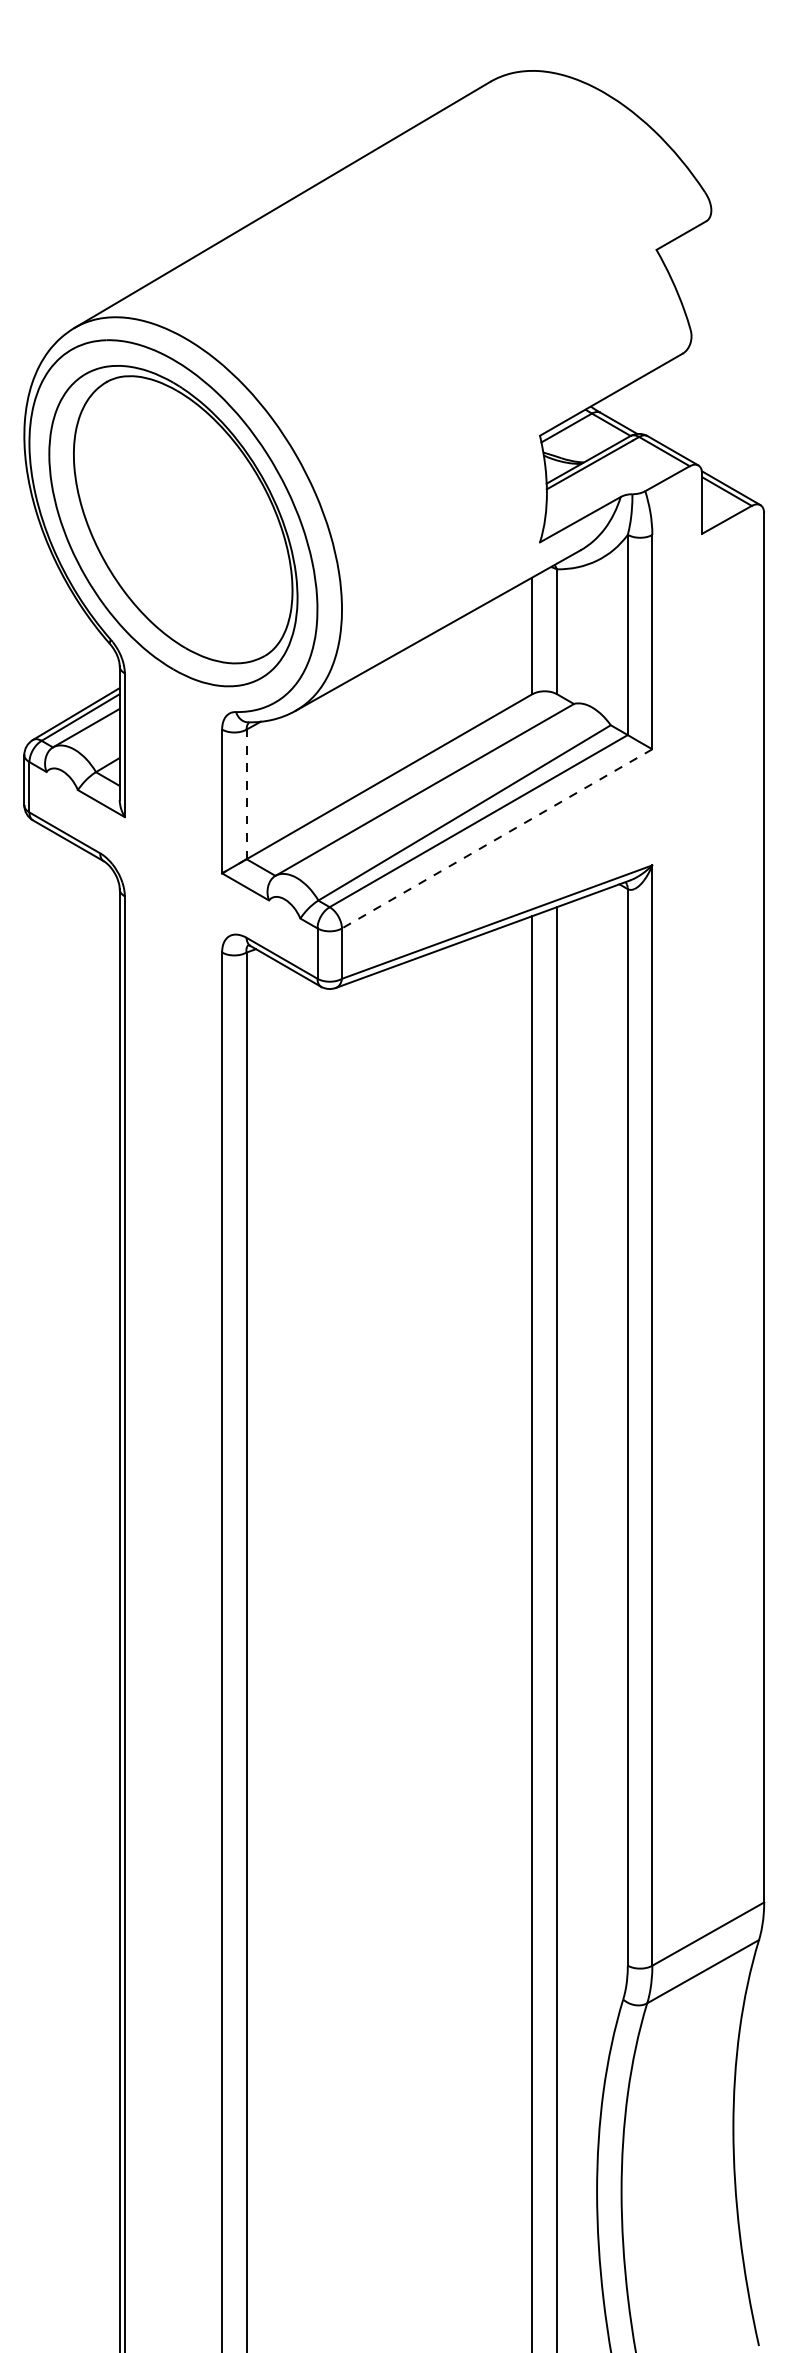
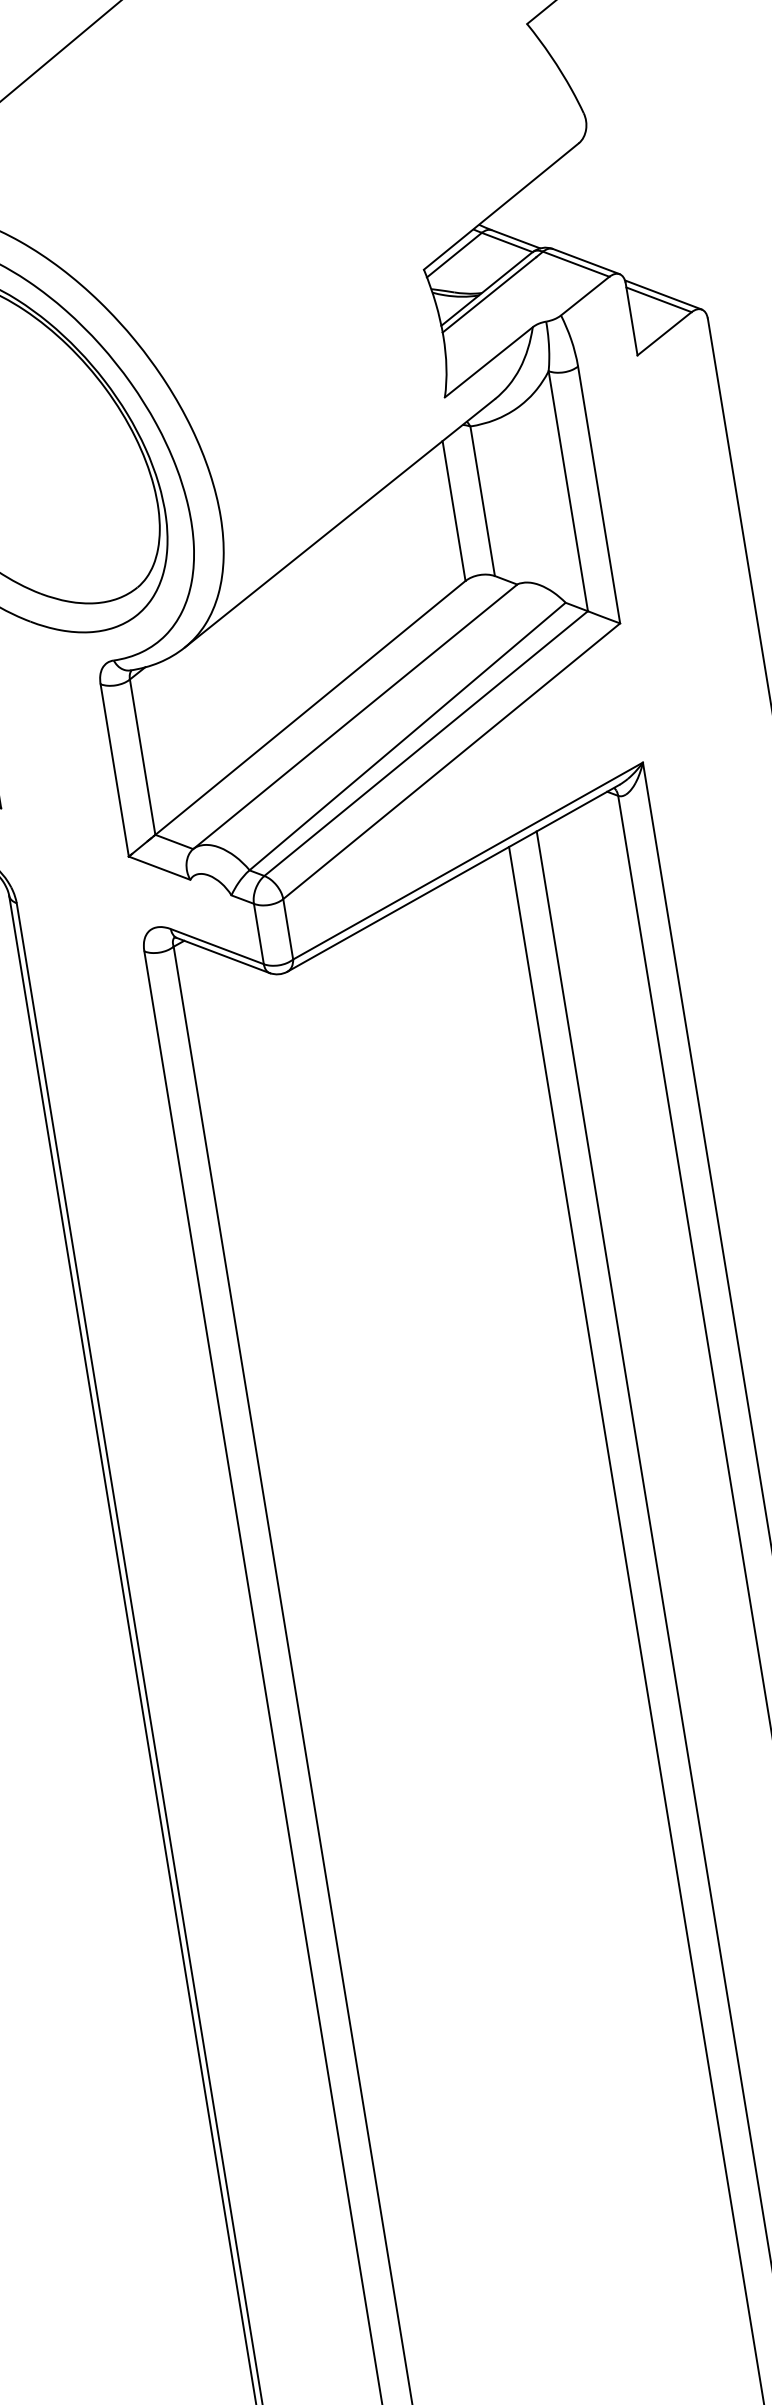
line: (246, 794) -> (142, 757), dashed -> solid
line: (496, 839) -> (451, 762), dashed -> solid

